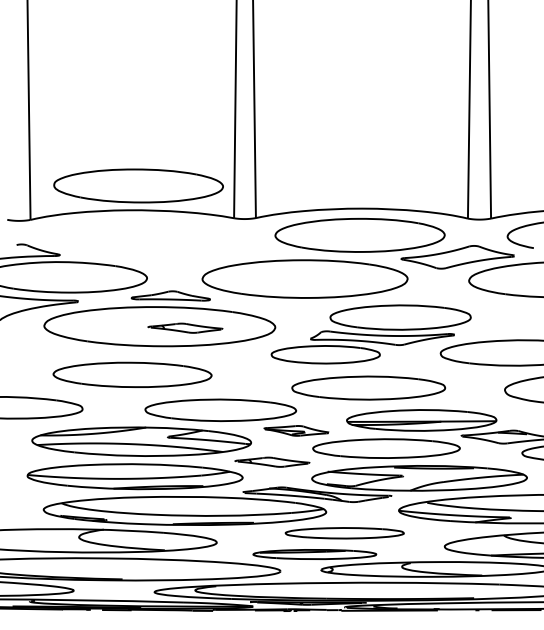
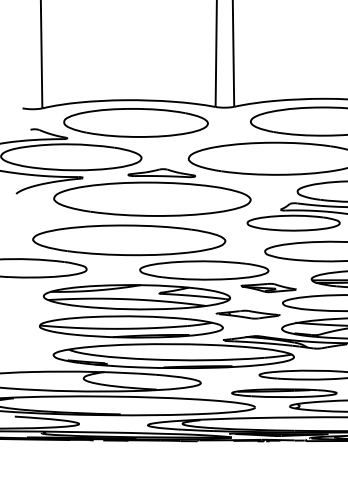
part: (138, 185) -> (135, 122), moved
part: (185, 327) -> (174, 199), removed
part: (132, 374) -> (129, 239), size x1.43

